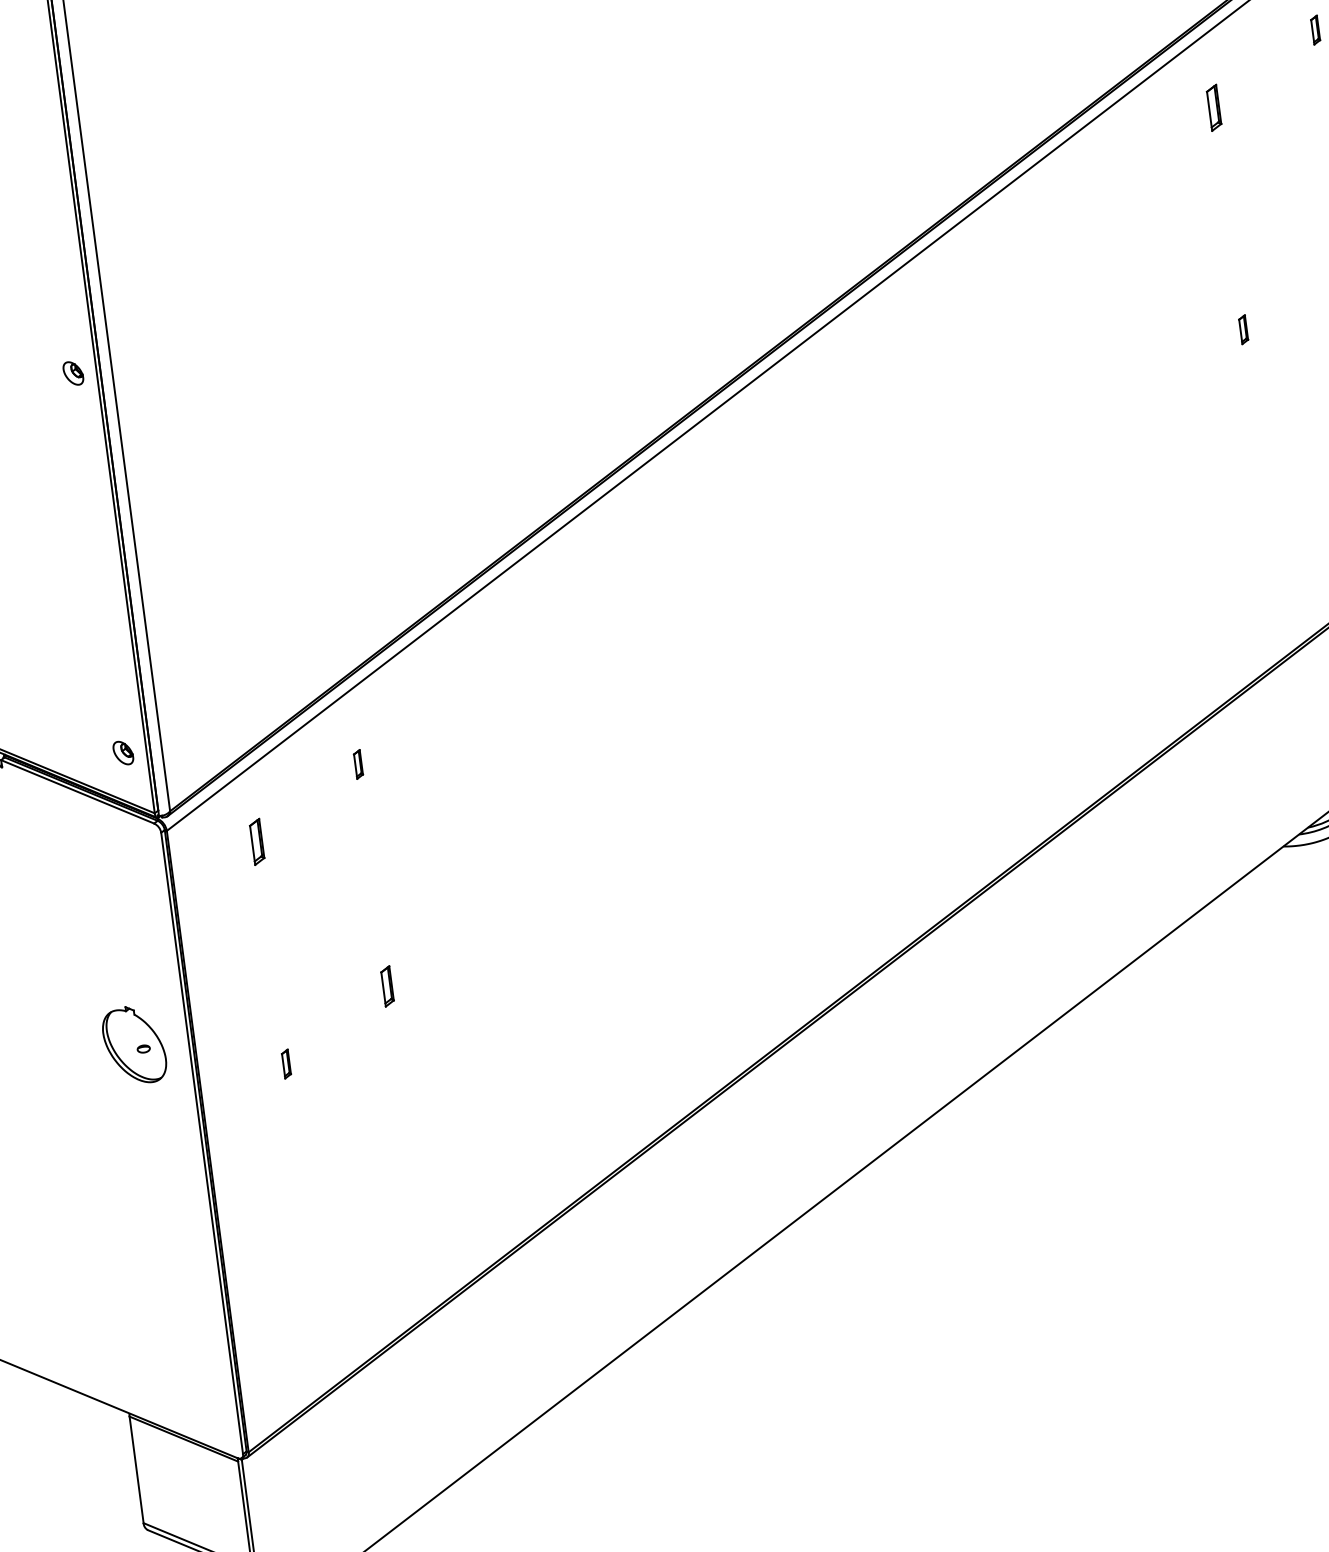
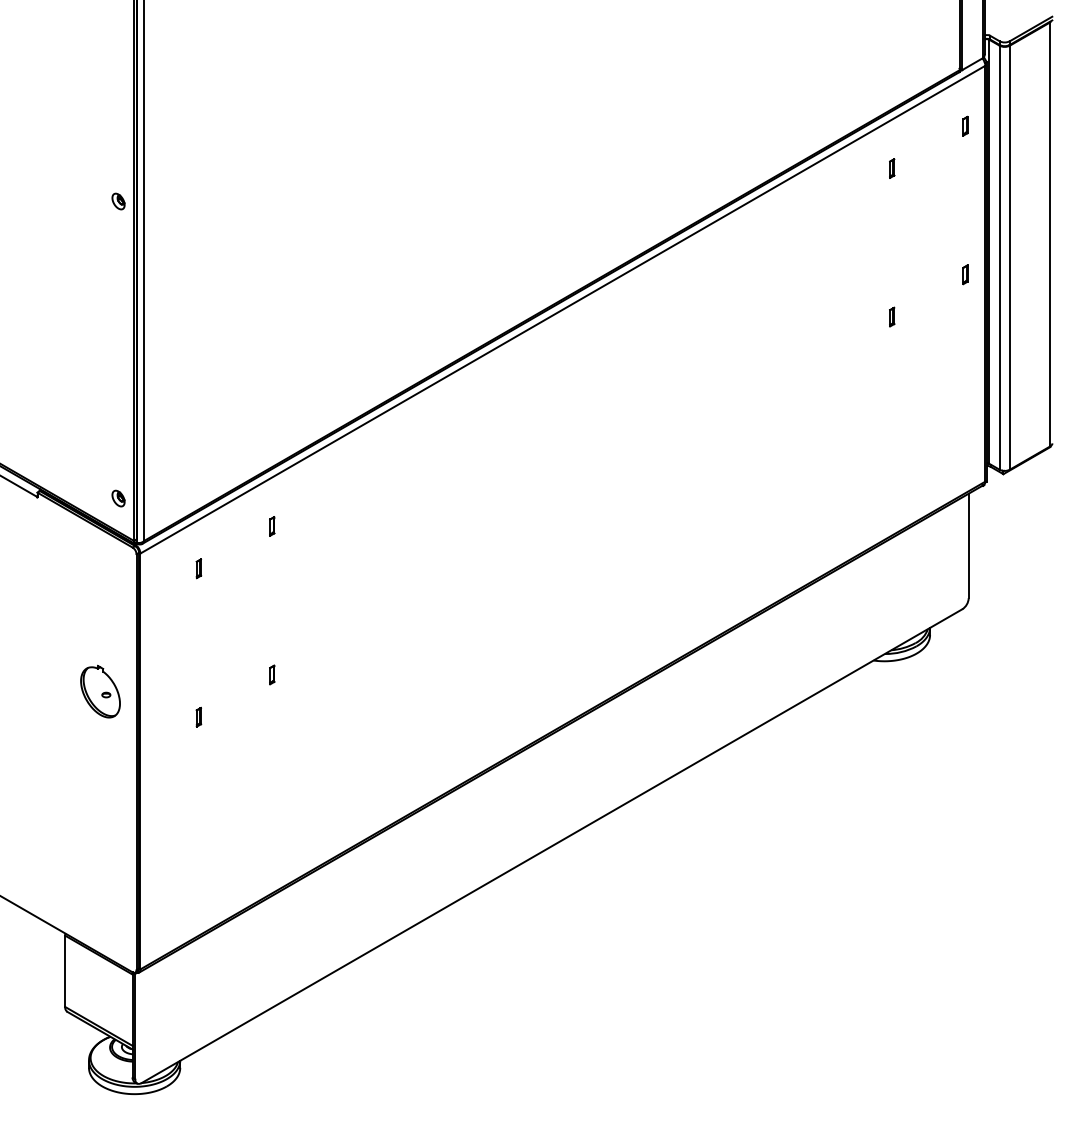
part: (1214, 107) -> (892, 168), size x0.62
part: (73, 373) -> (118, 201), moved
part: (256, 841) -> (198, 568), size x0.62
part: (388, 985) -> (272, 674), size x0.71

